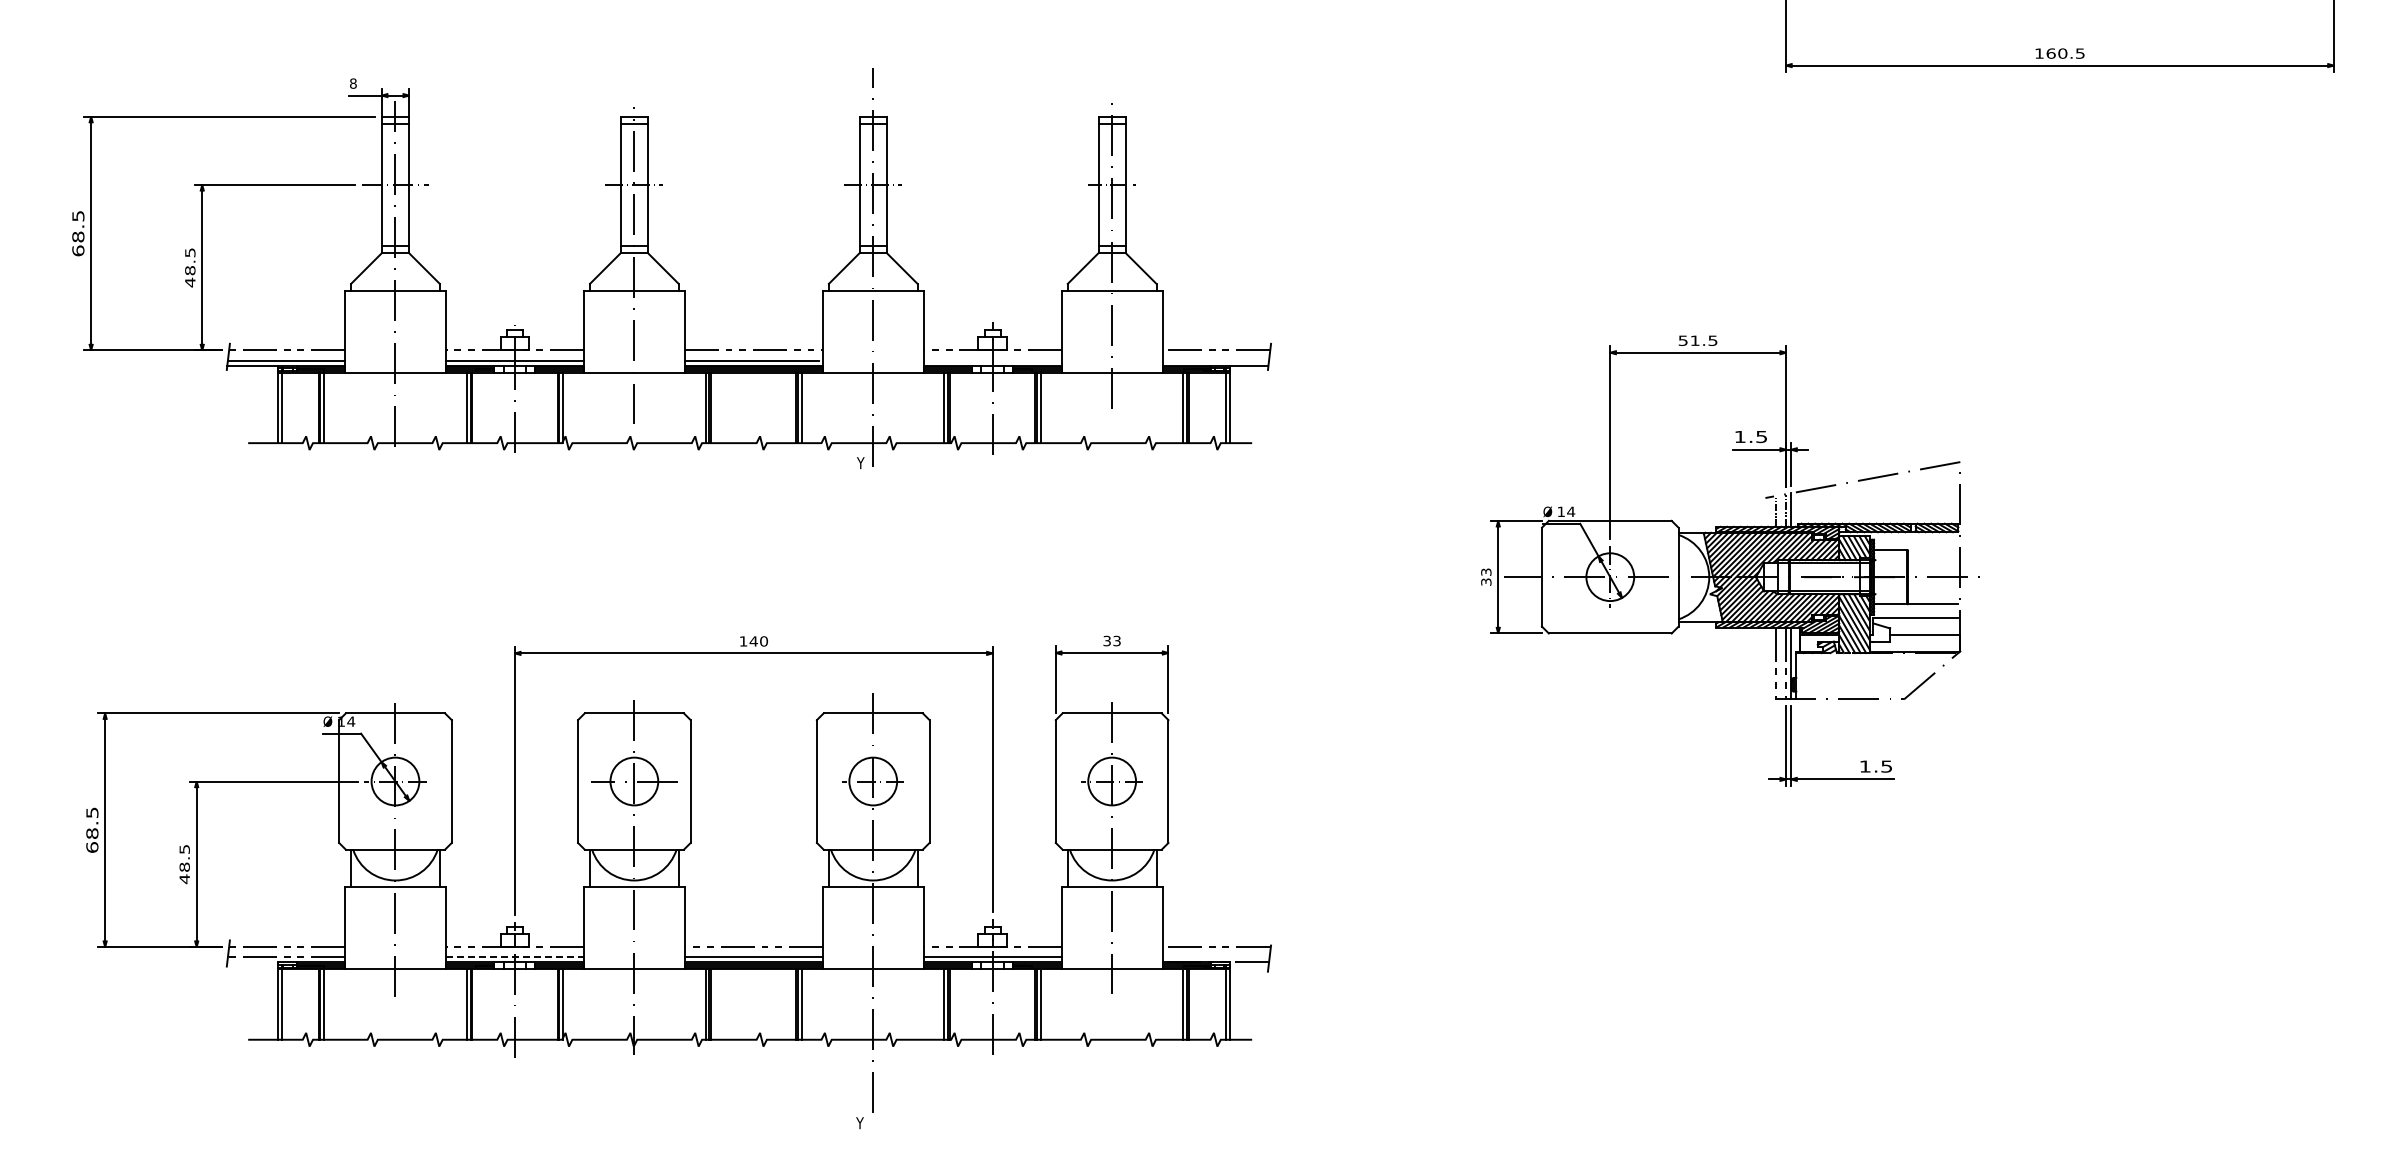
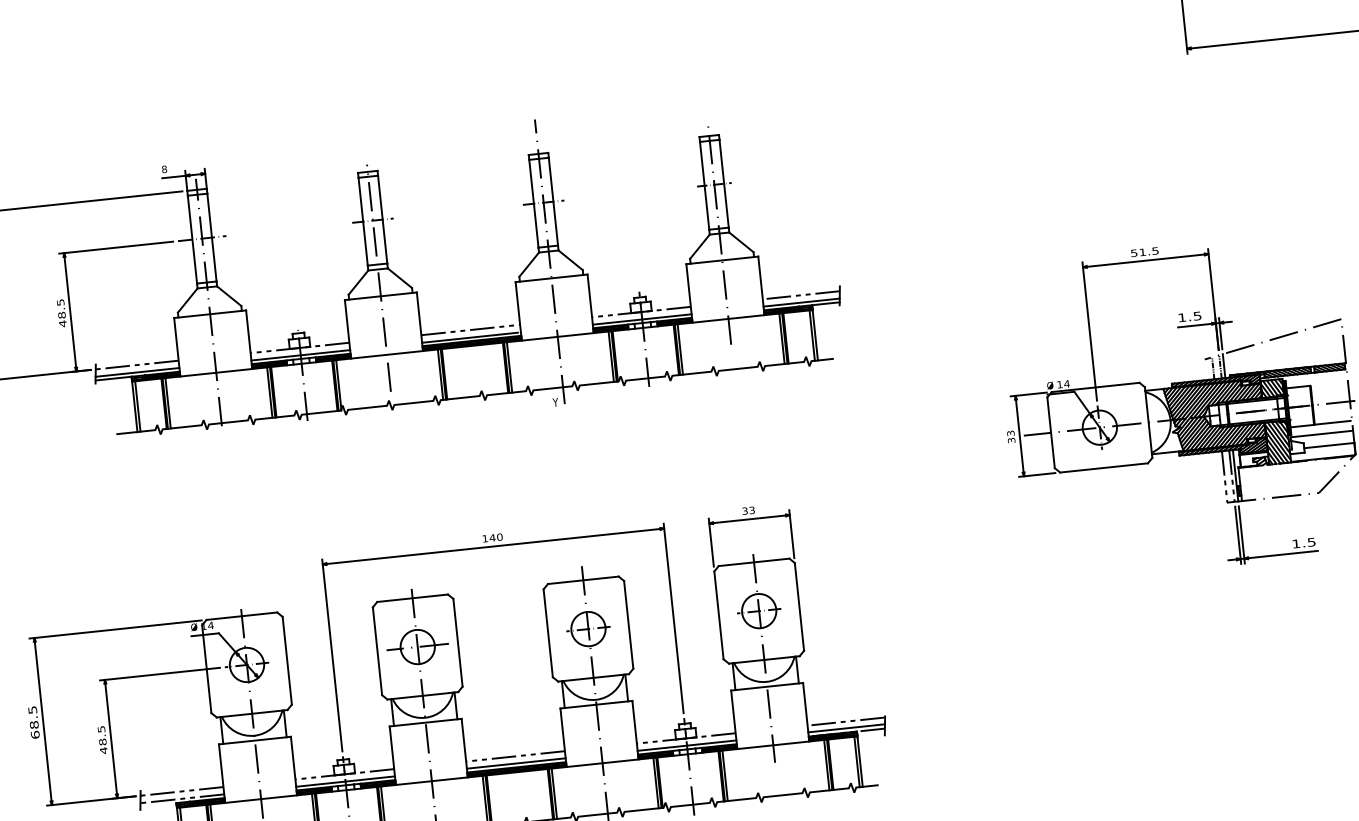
line: (992, 360) -> (642, 319), added
line: (1215, 360) -> (801, 302), added
line: (1215, 956) -> (846, 728), added
line: (515, 957) -> (346, 781), dashed -> solid

